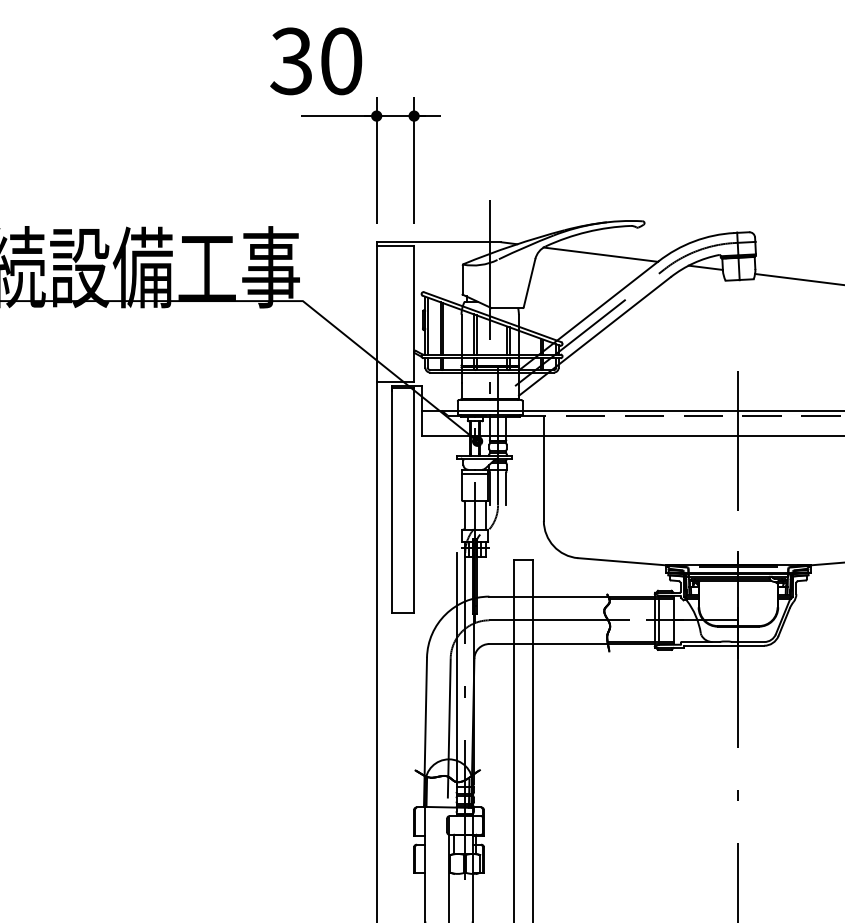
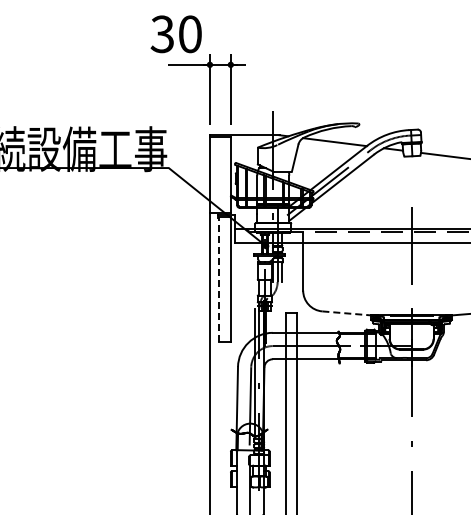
line: (392, 500) -> (218, 279), solid -> dashed
line: (621, 561) -> (346, 313), solid -> dashed

